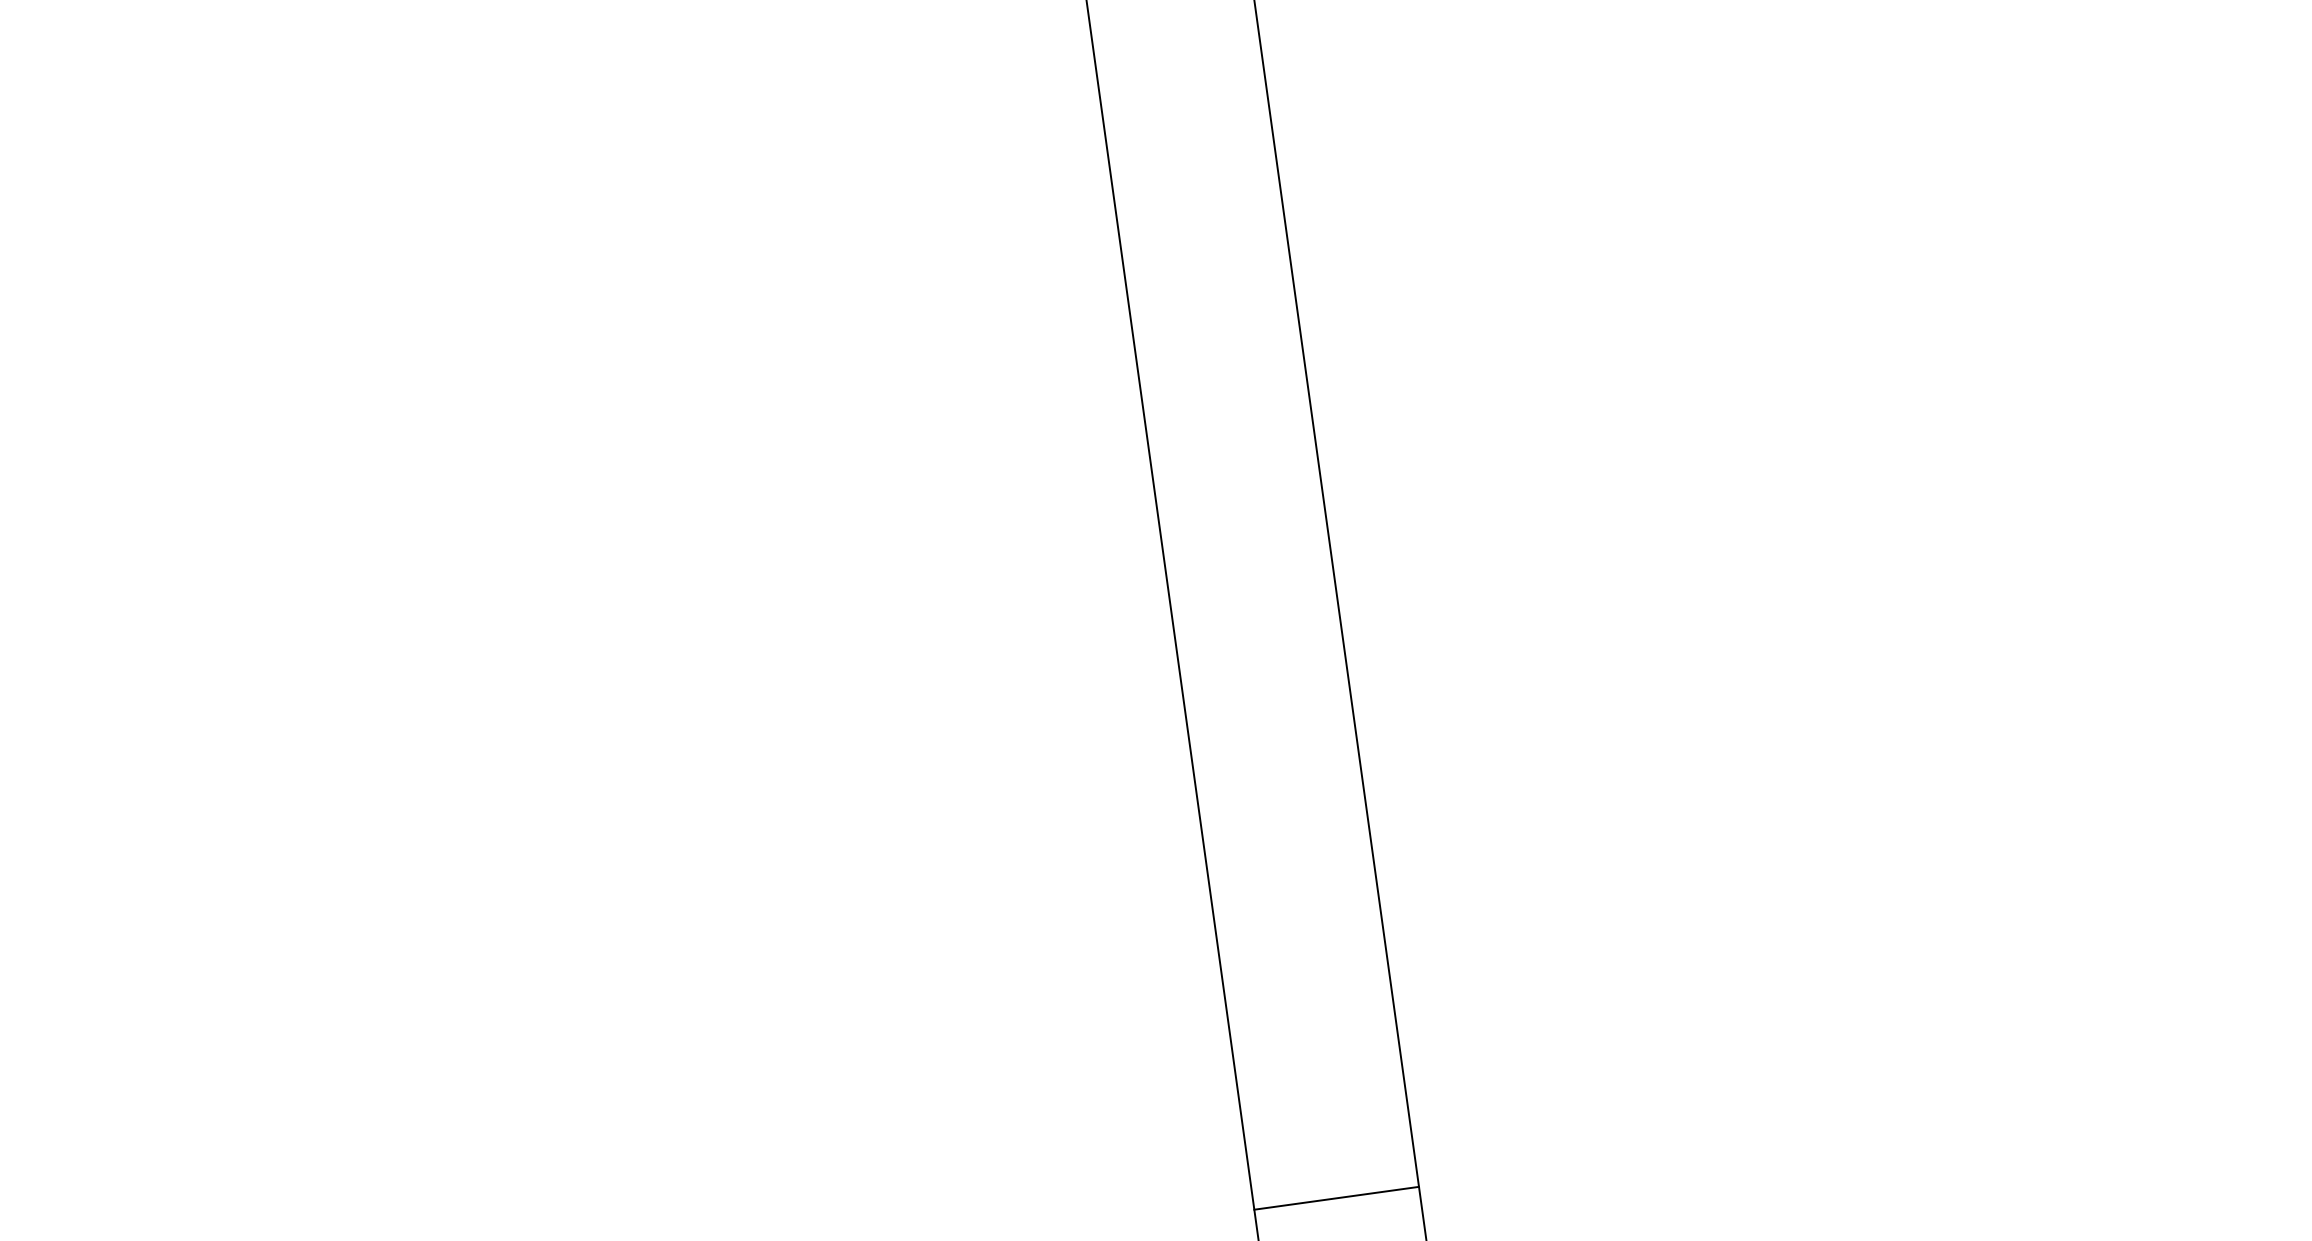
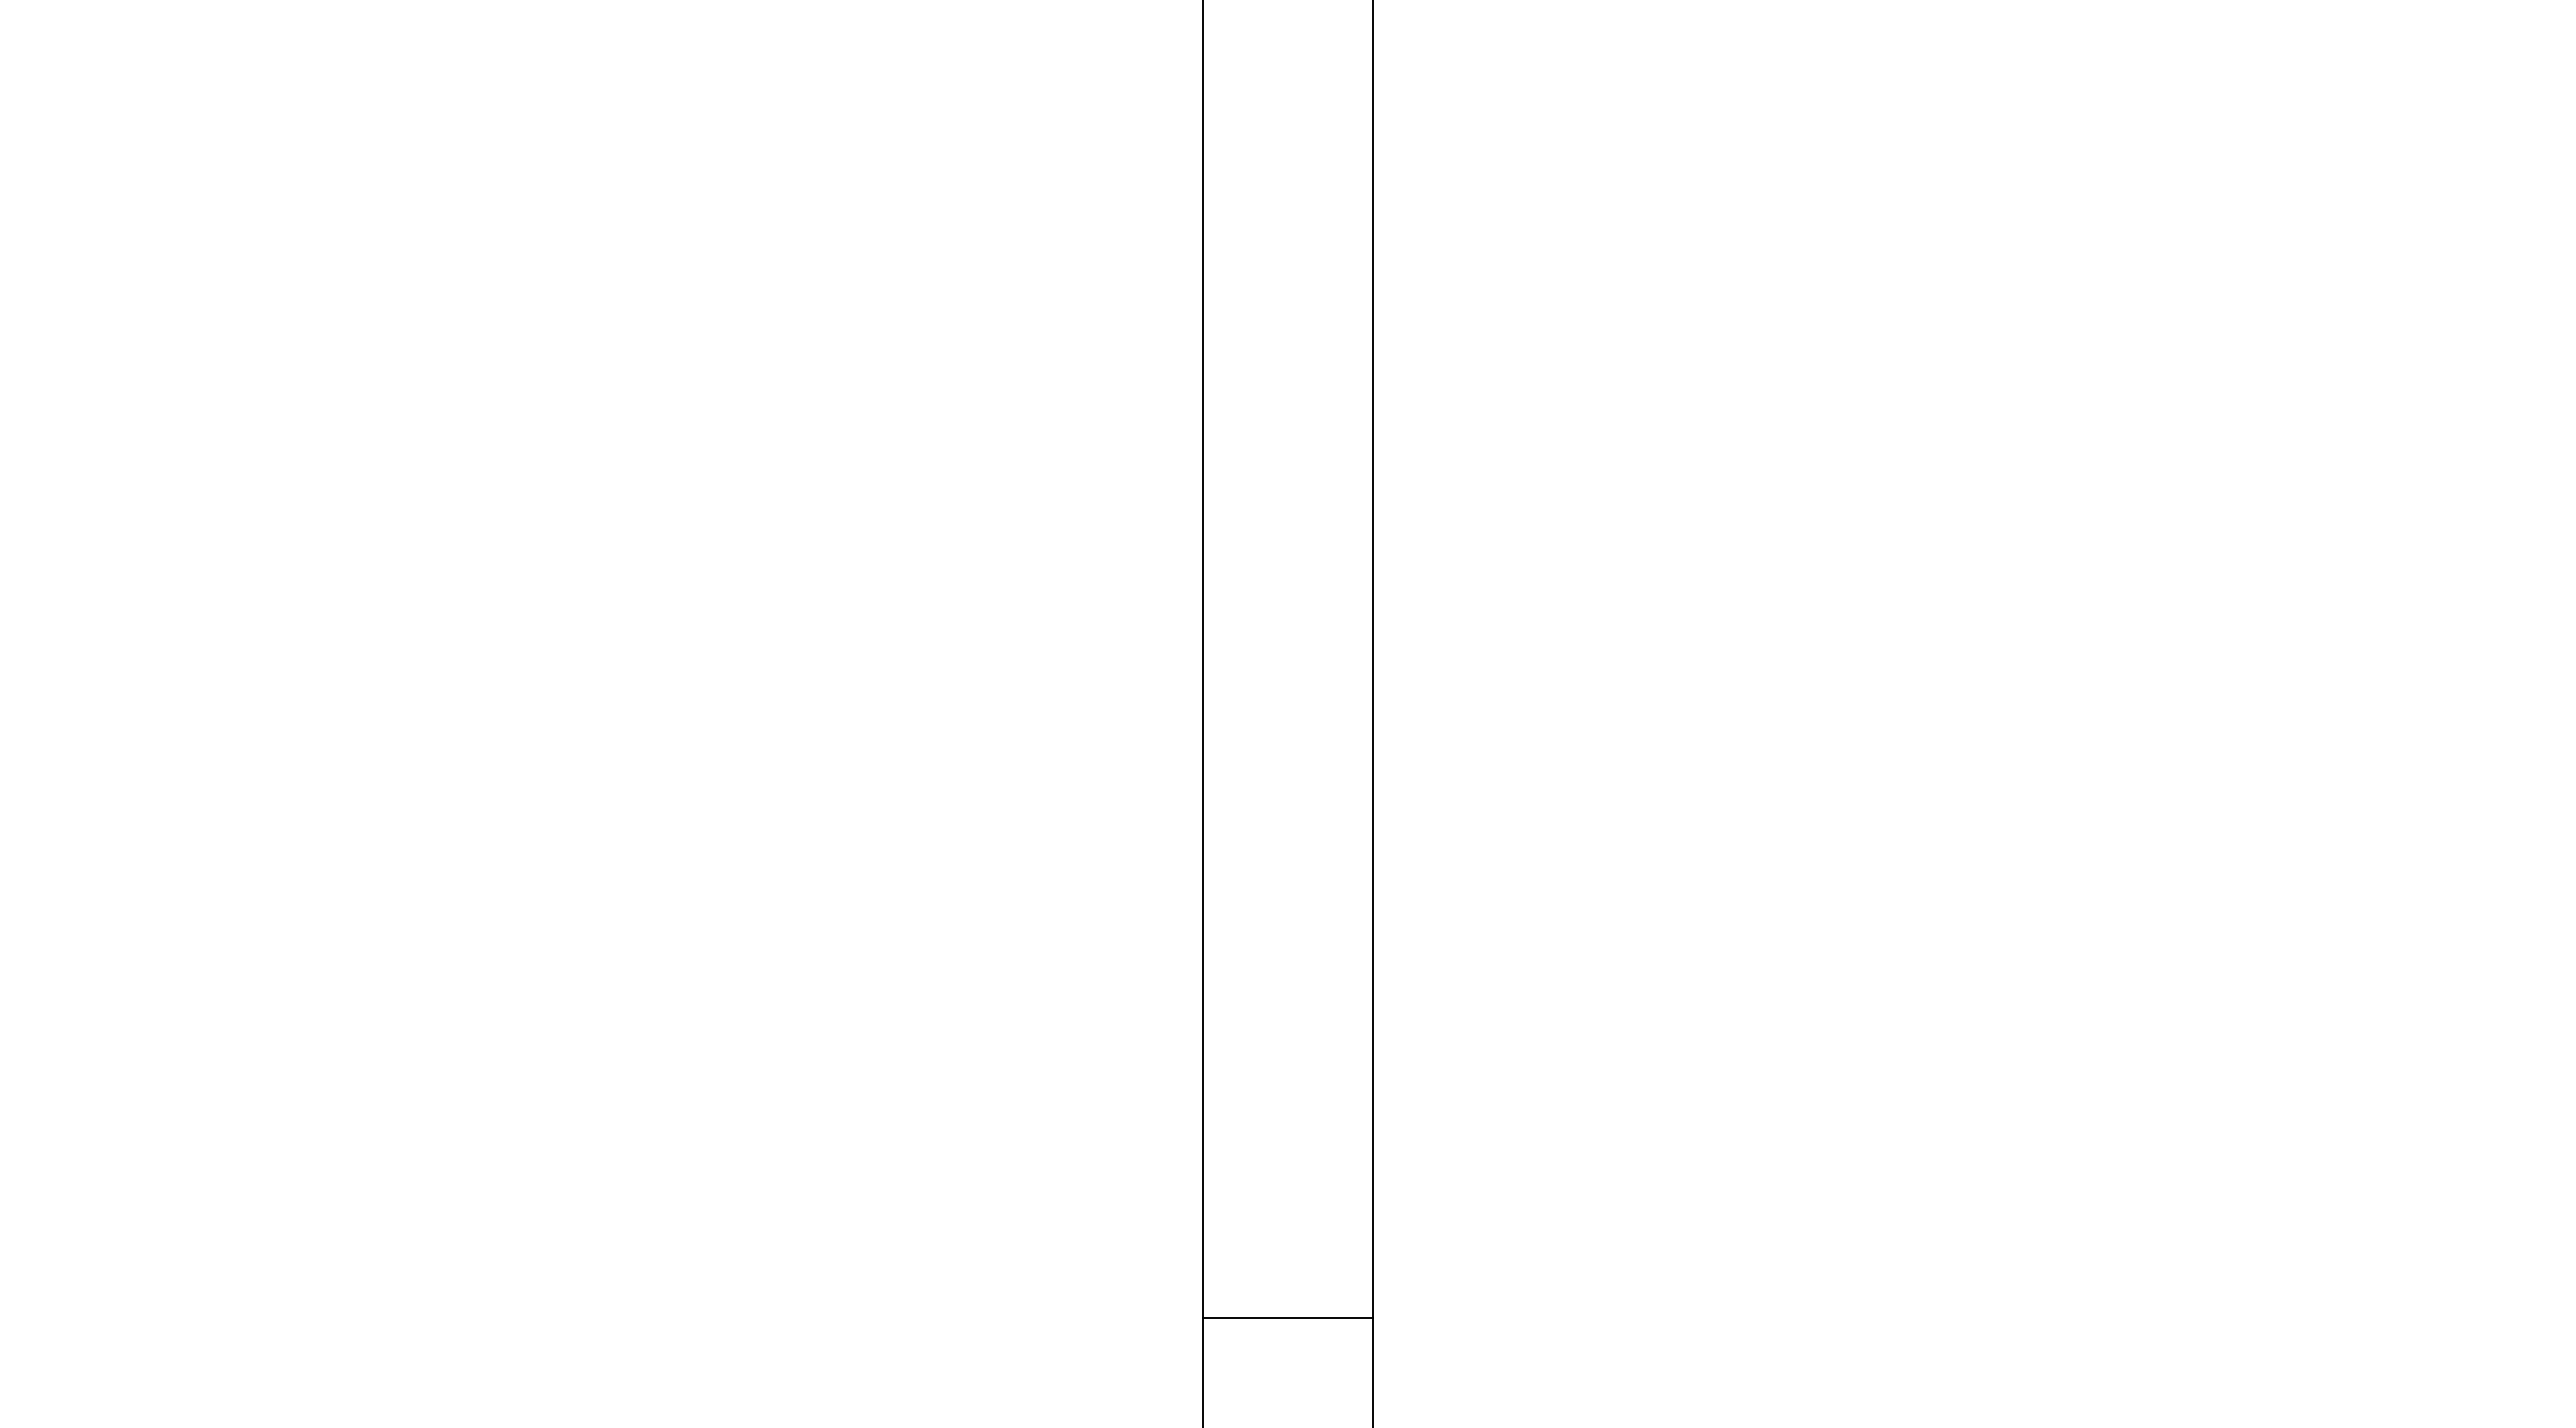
line: (1336, 1198) -> (1287, 1318), moved

